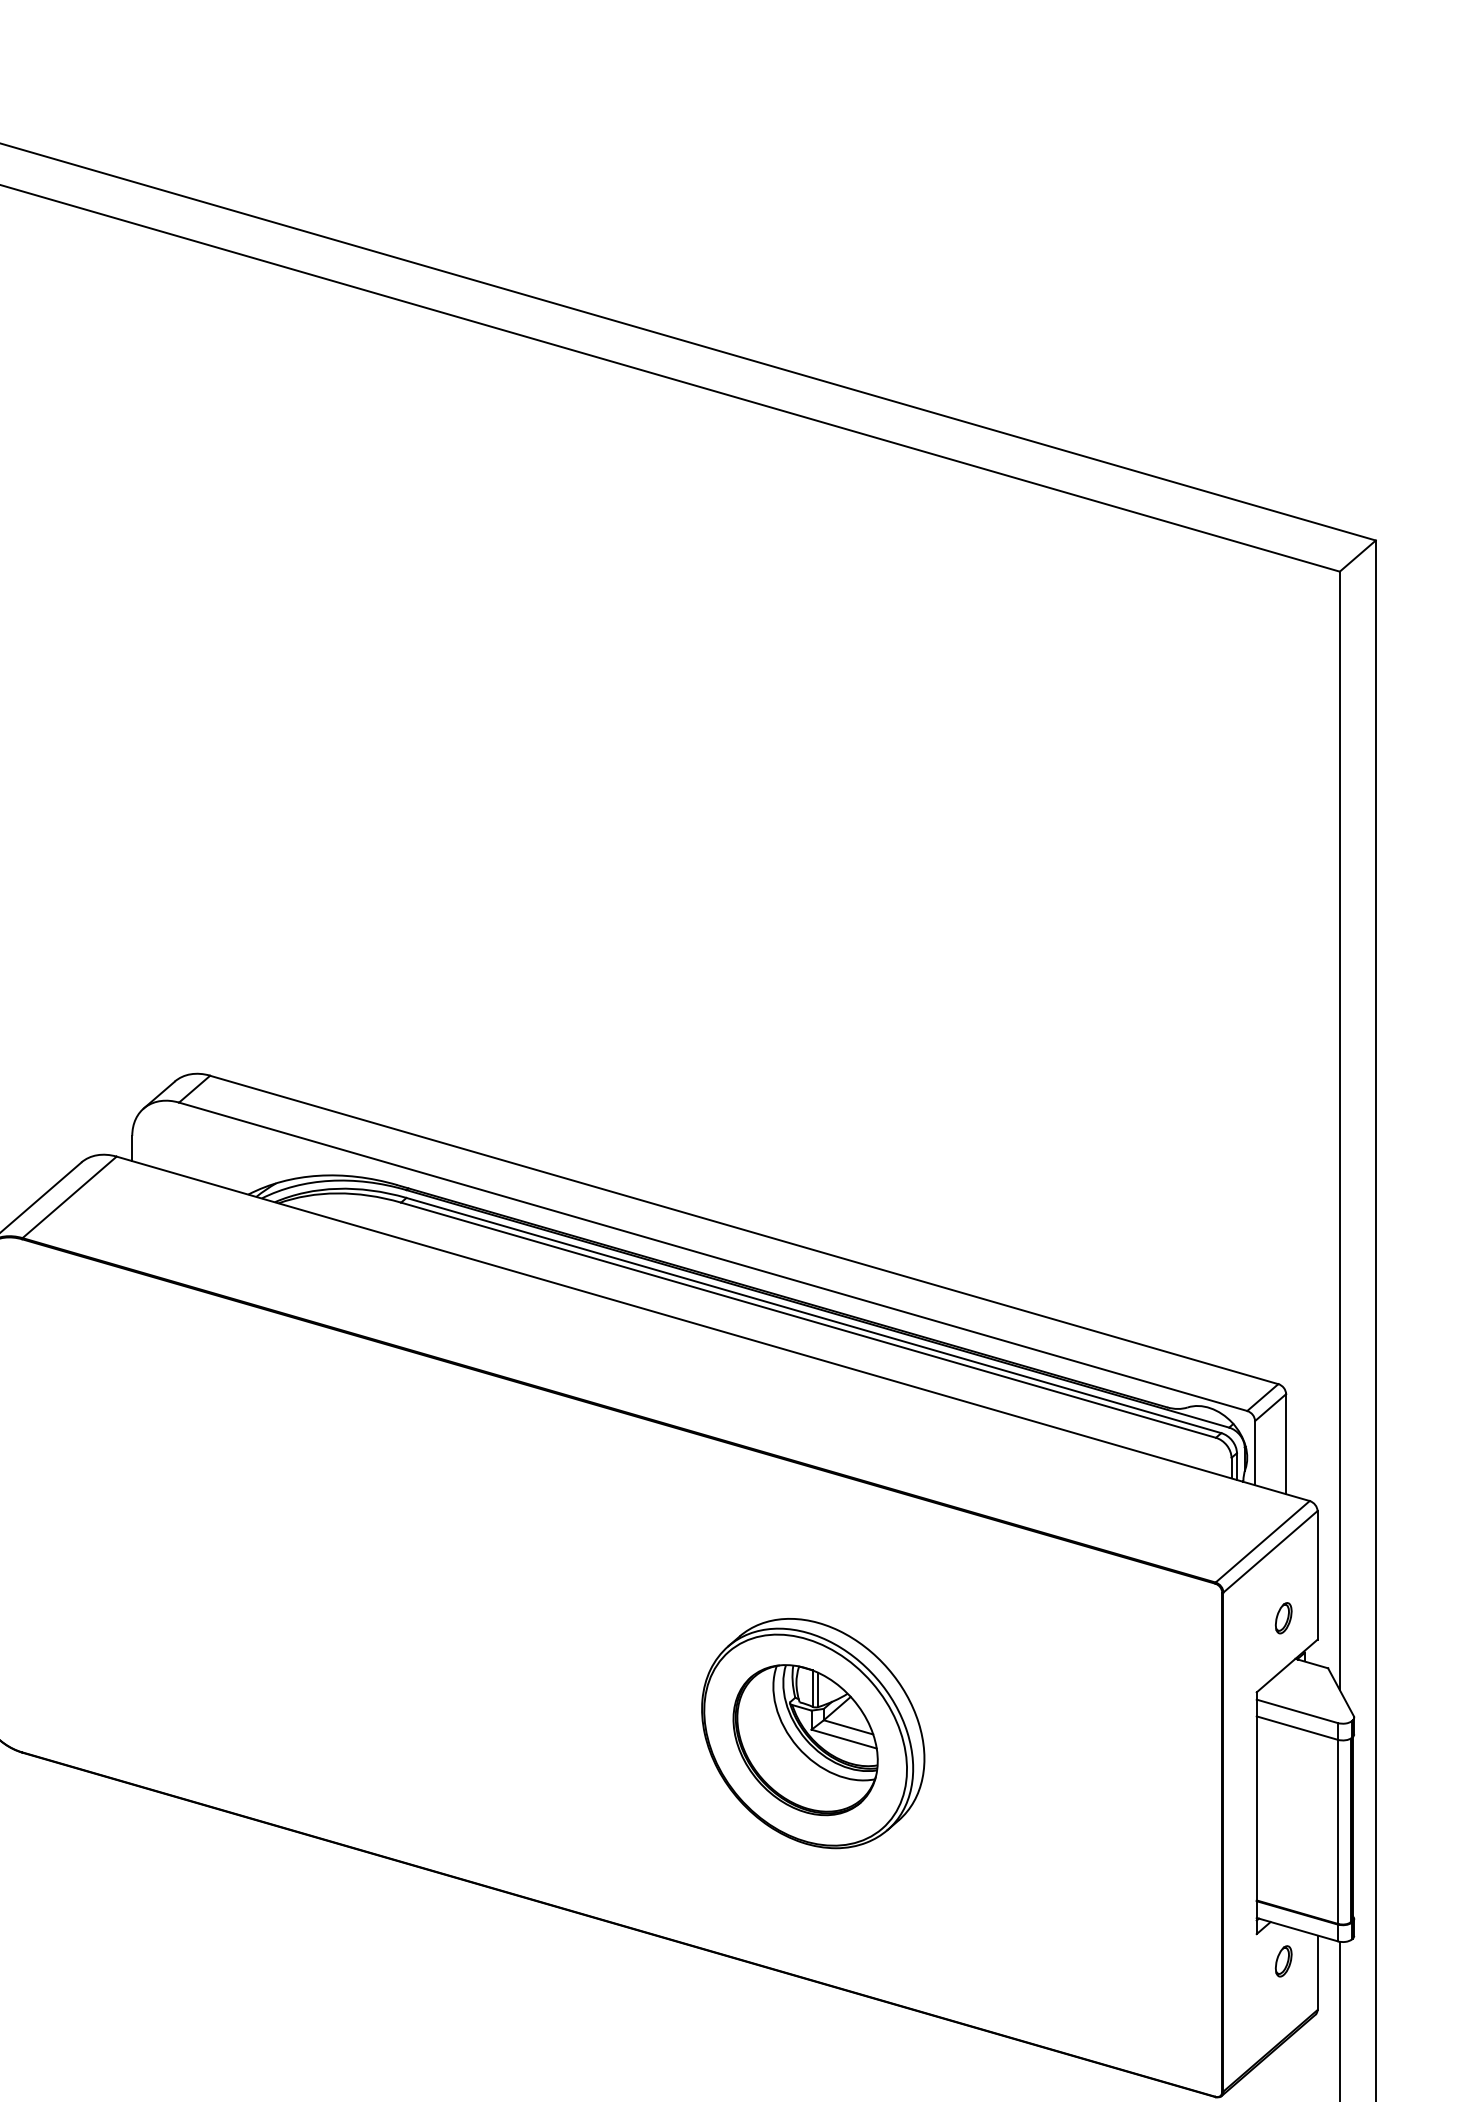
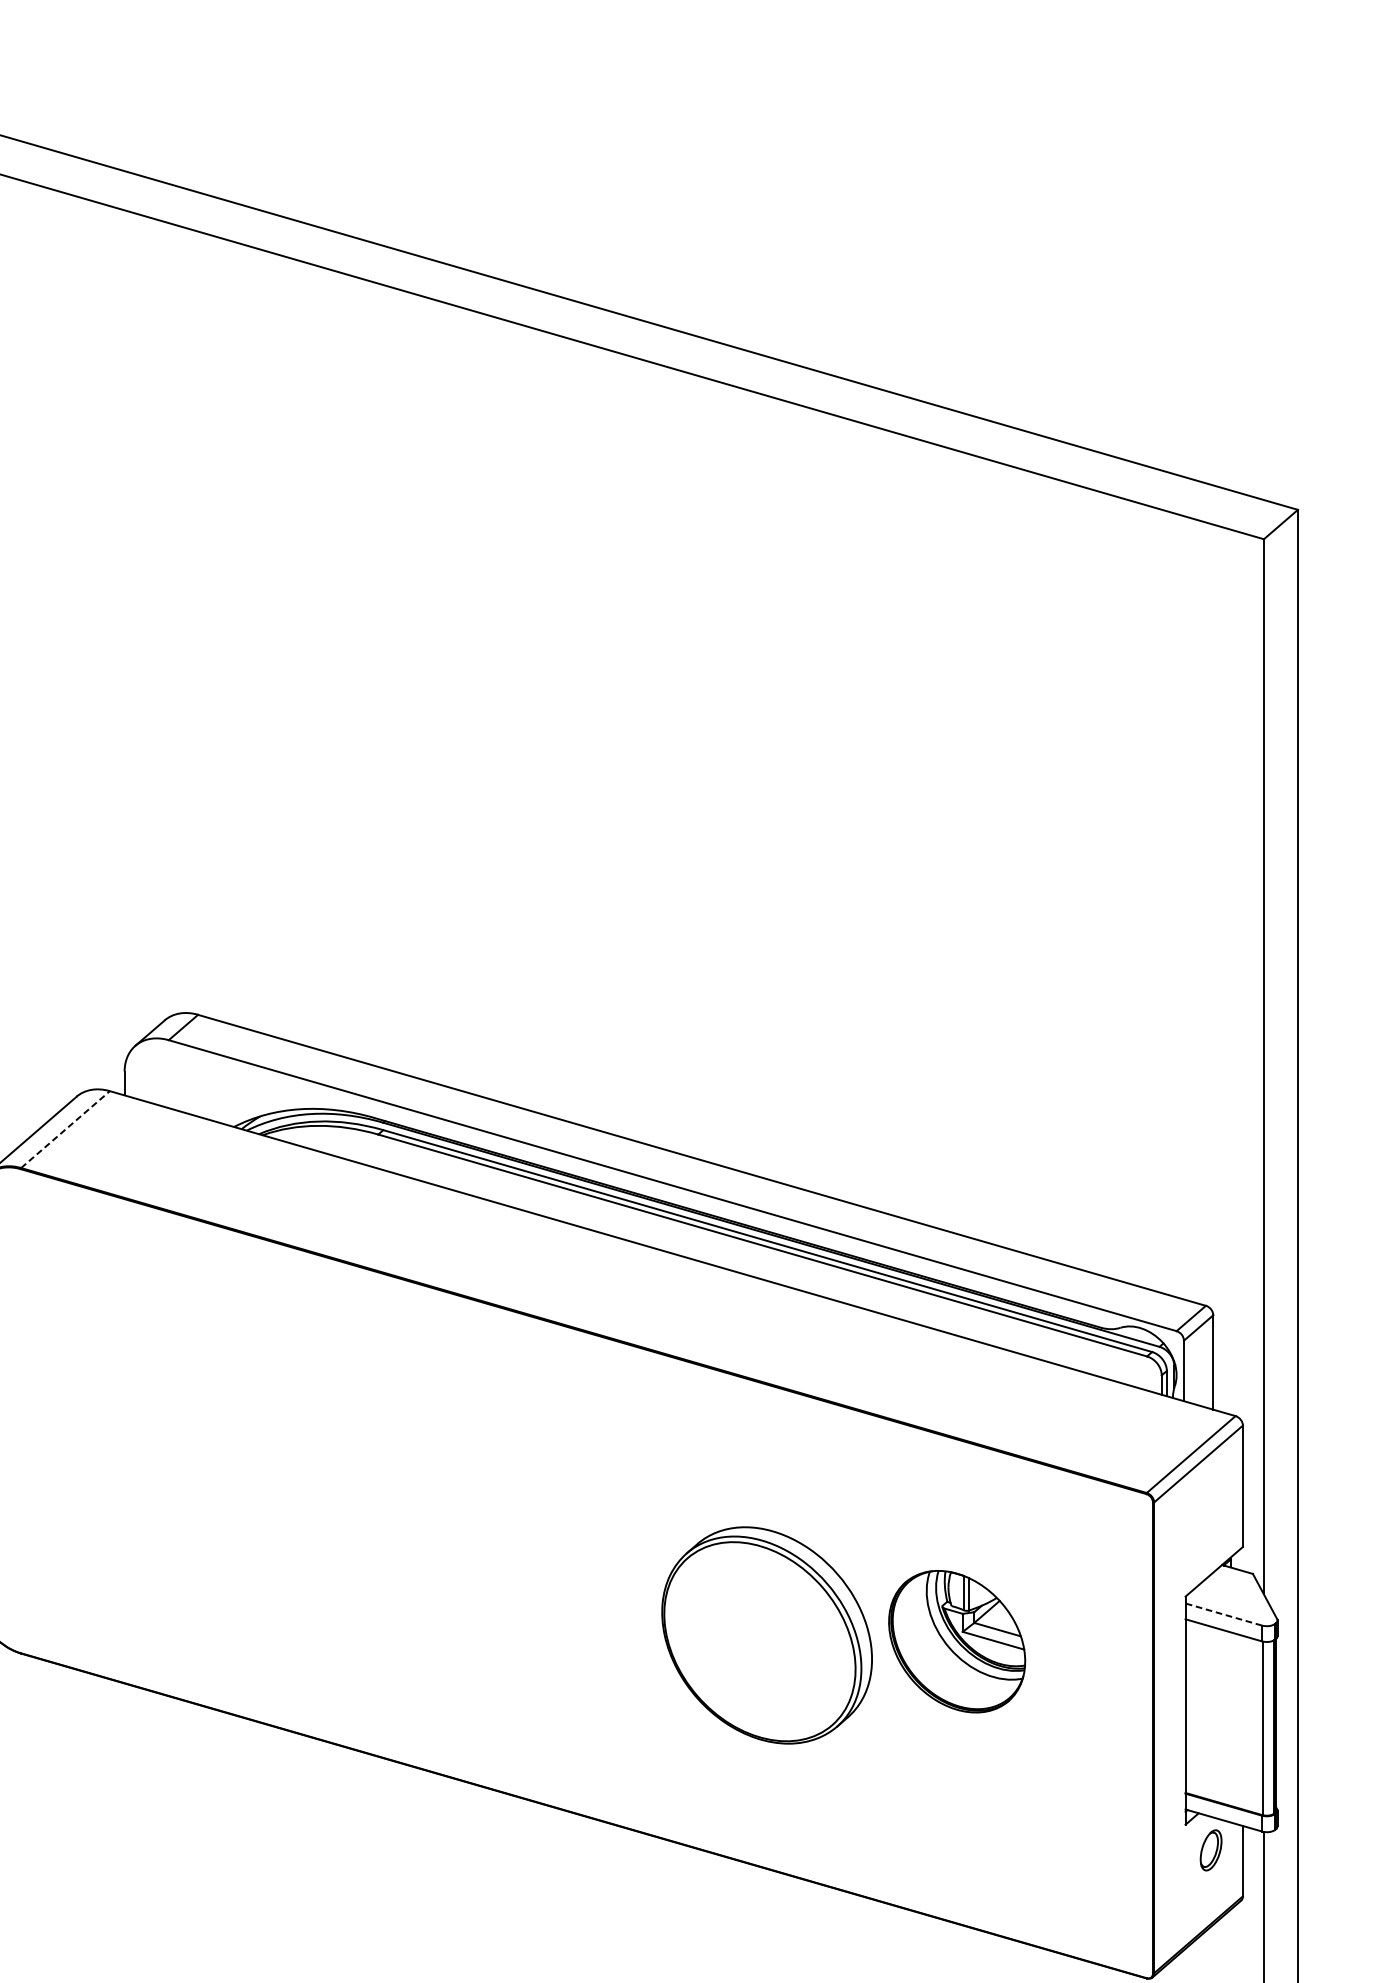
line: (70, 1197) -> (66, 1129), solid -> dashed
part: (1283, 1618) -> (1210, 1526), removed
line: (1296, 1711) -> (1223, 1614), solid -> dashed
part: (805, 1740) -> (957, 1642), moved
part: (1283, 1961) -> (1210, 1850), size x1.4

